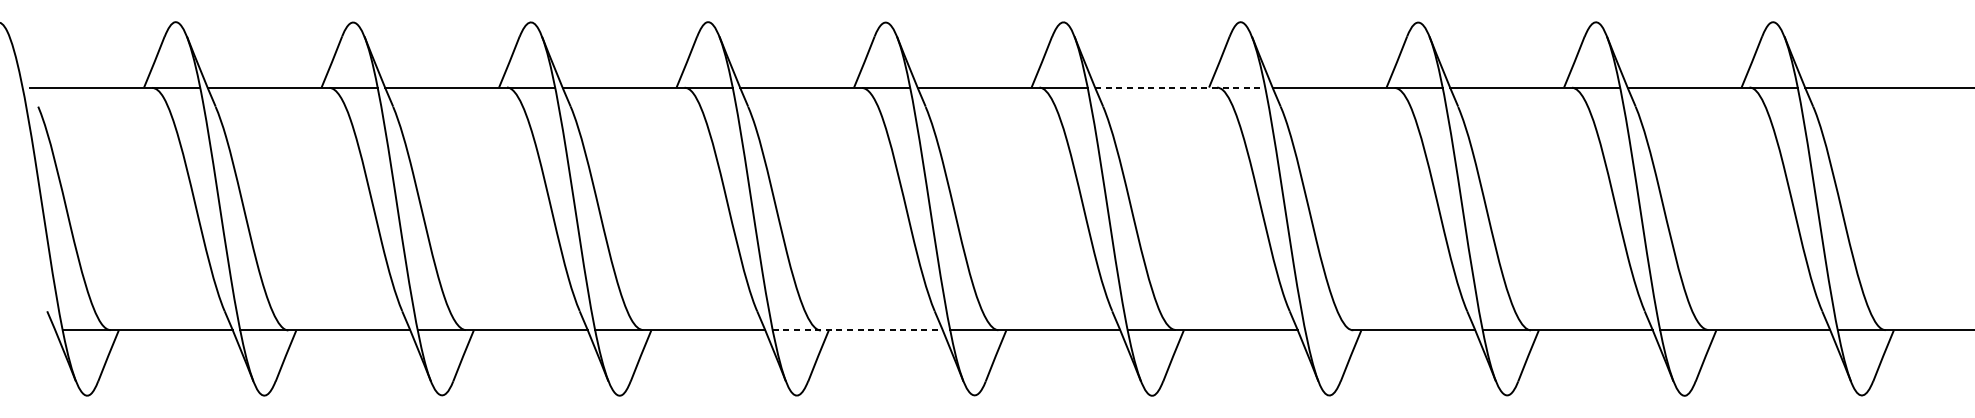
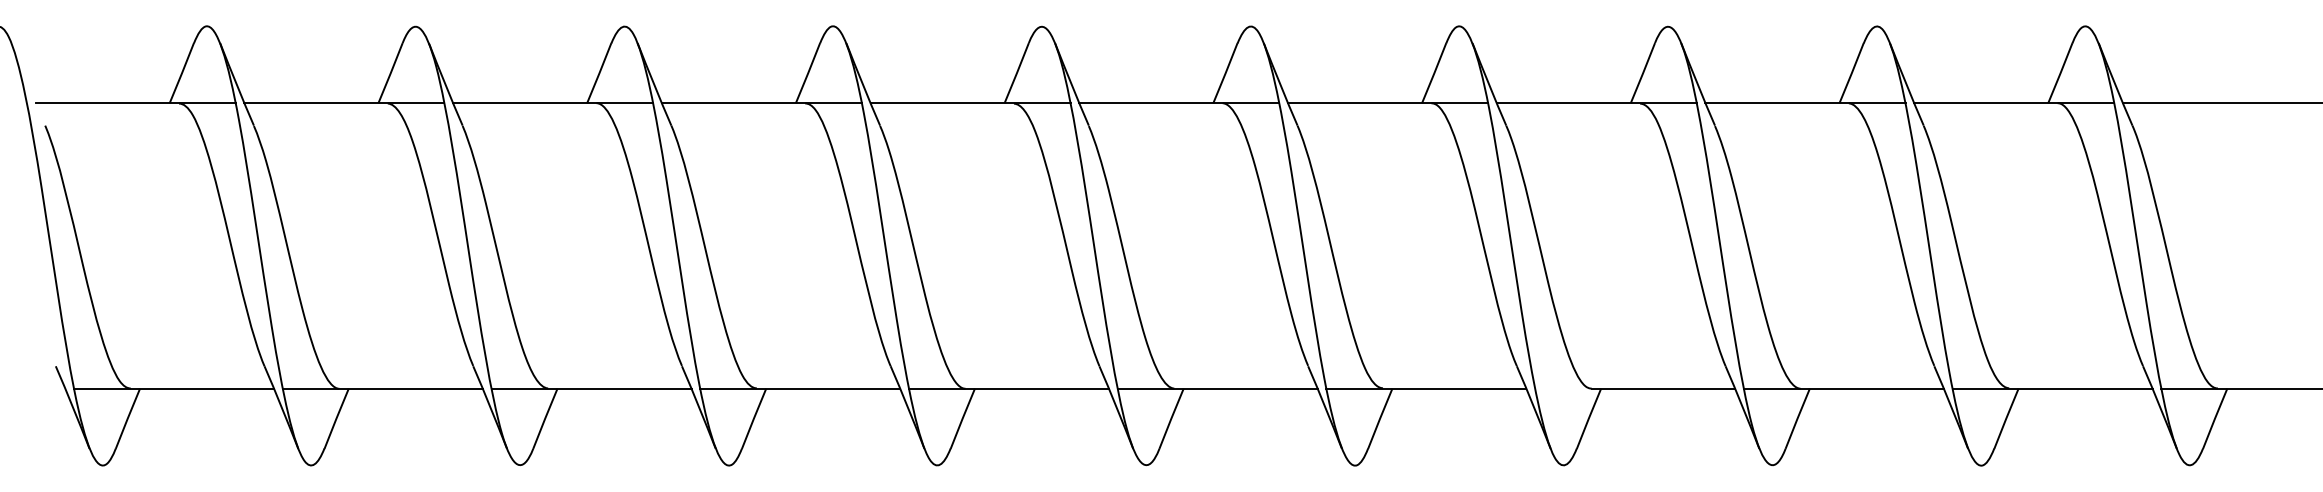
line: (1180, 87) -> (1388, 103), dashed -> solid
line: (858, 330) -> (1009, 388), dashed -> solid

